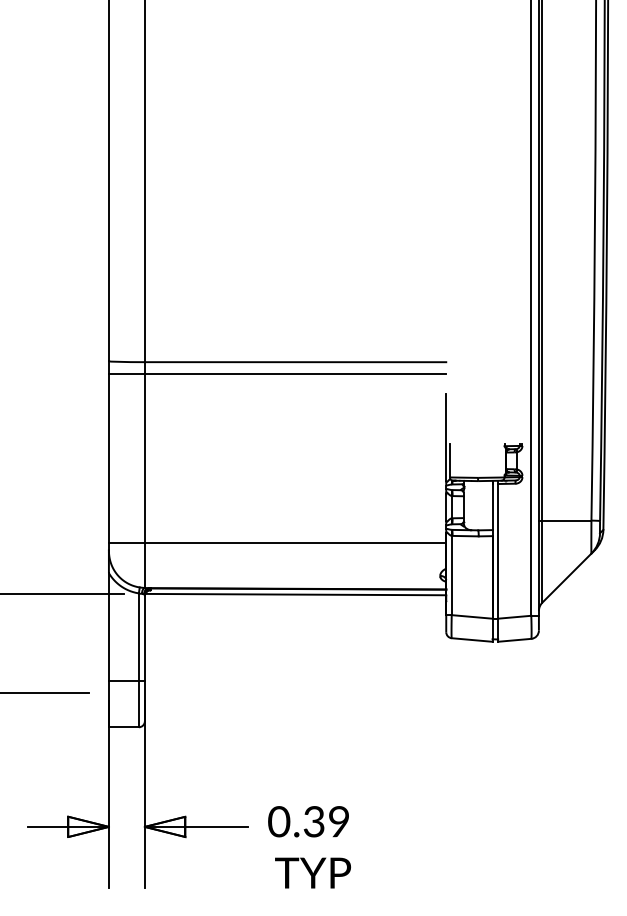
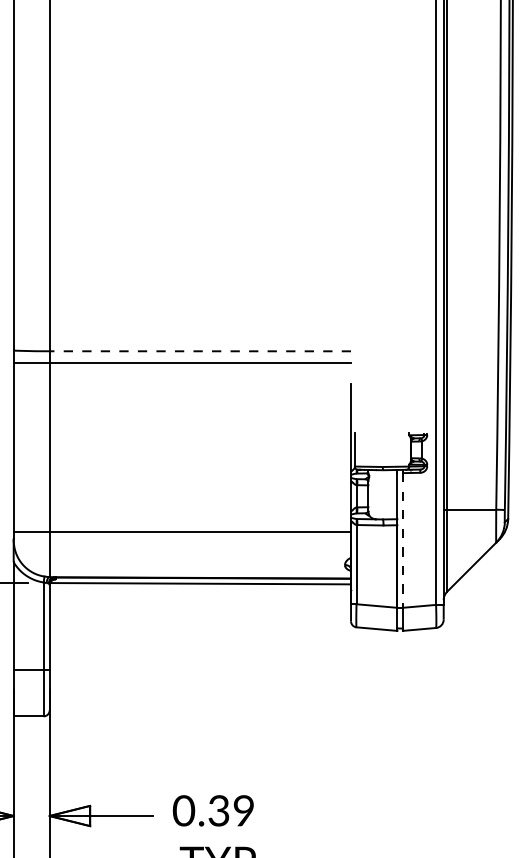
line: (295, 362) -> (200, 351), solid -> dashed
line: (498, 551) -> (403, 540), solid -> dashed

